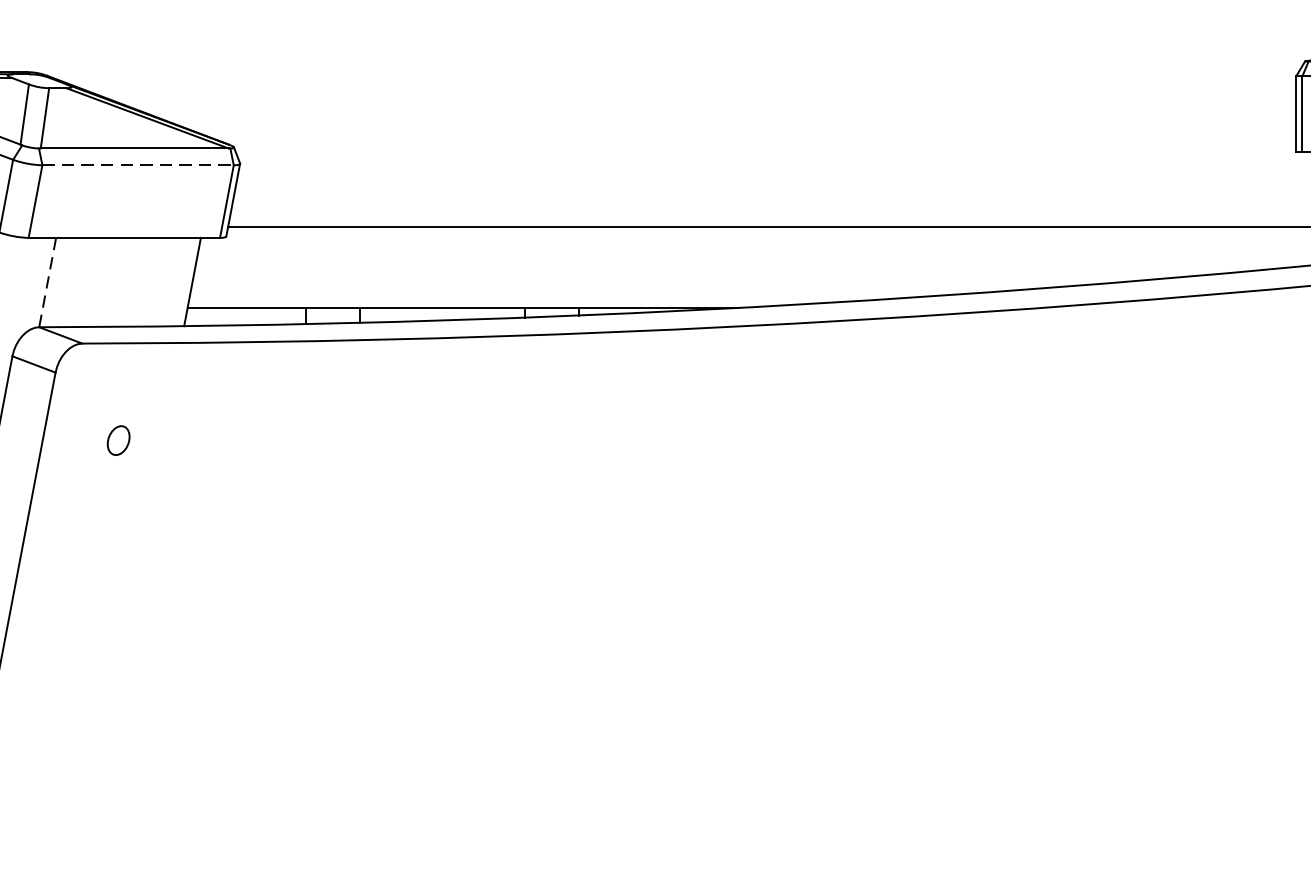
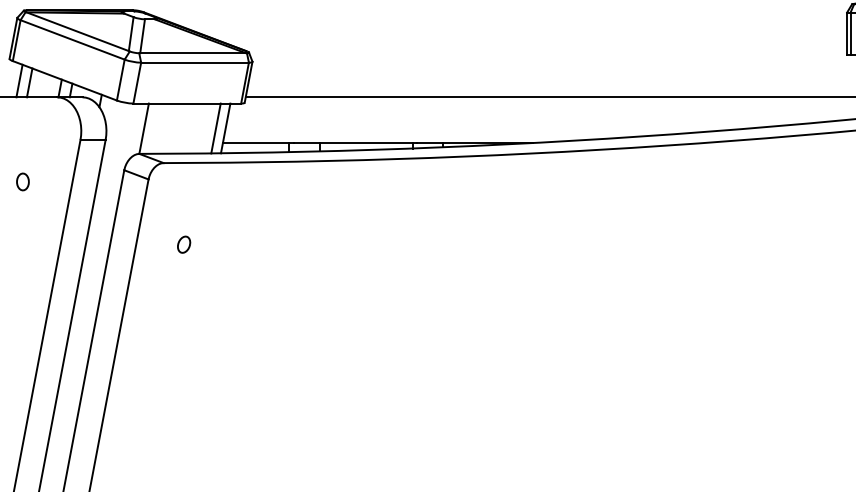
line: (138, 164) -> (195, 62), dashed -> solid
line: (48, 282) -> (144, 128), dashed -> solid
line: (174, 282) -> (215, 128), added
part: (119, 440) -> (184, 244), moved

